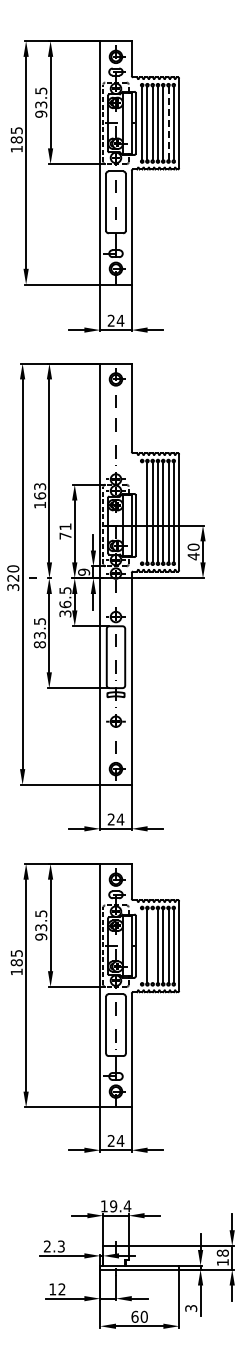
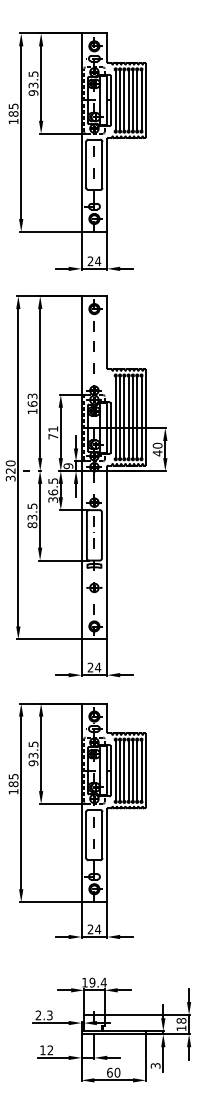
line: (168, 123) -> (137, 100), dashed -> solid
line: (142, 512) -> (116, 417), added
line: (142, 946) -> (116, 771), added
line: (152, 946) -> (124, 771), added

